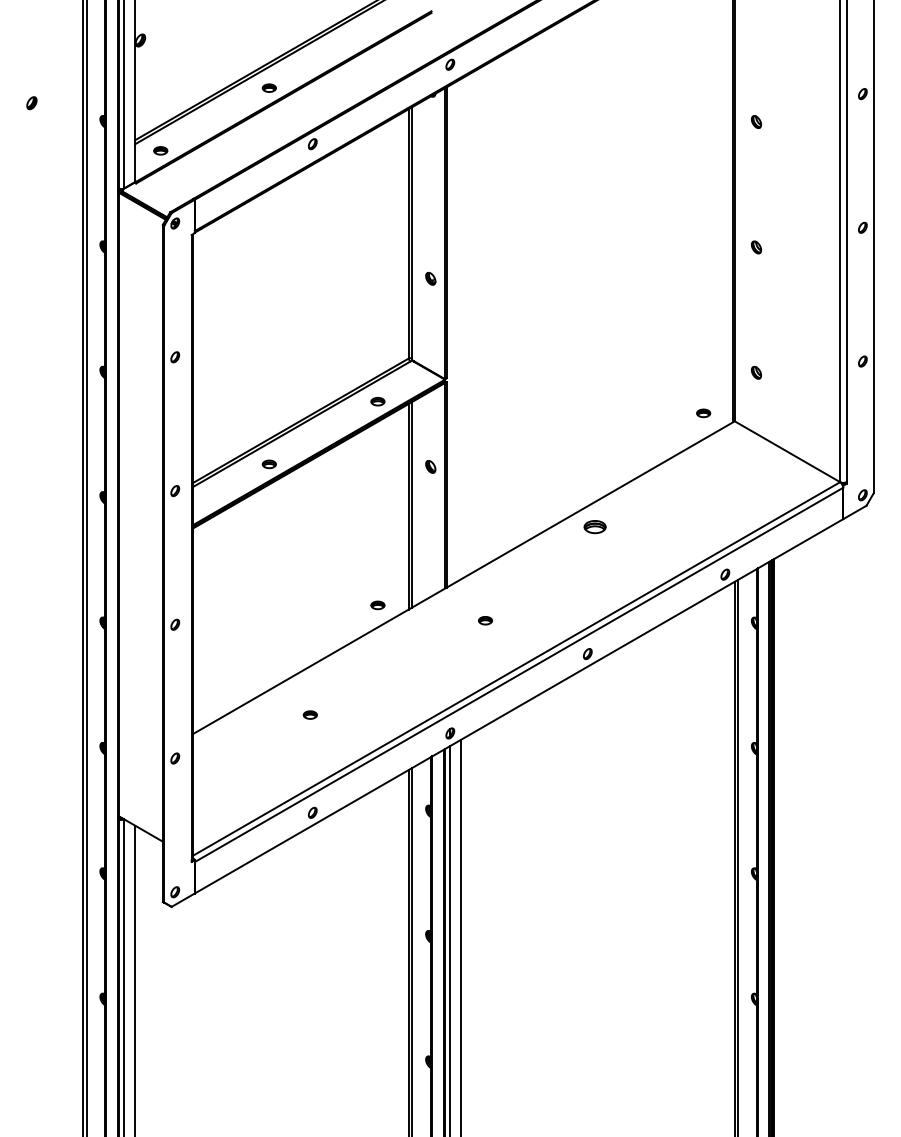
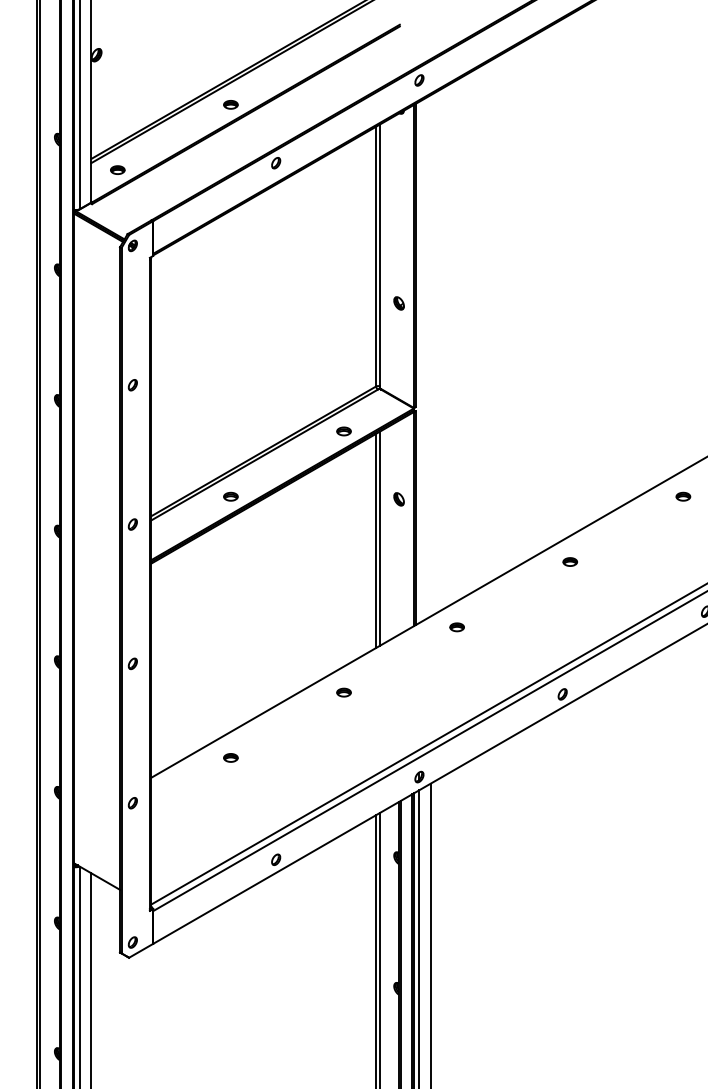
part: (703, 413) -> (683, 496), moved
part: (594, 526) -> (569, 561), size x0.62
part: (377, 605) -> (343, 692), moved
part: (485, 620) -> (457, 627), moved
part: (309, 714) -> (230, 757), moved

